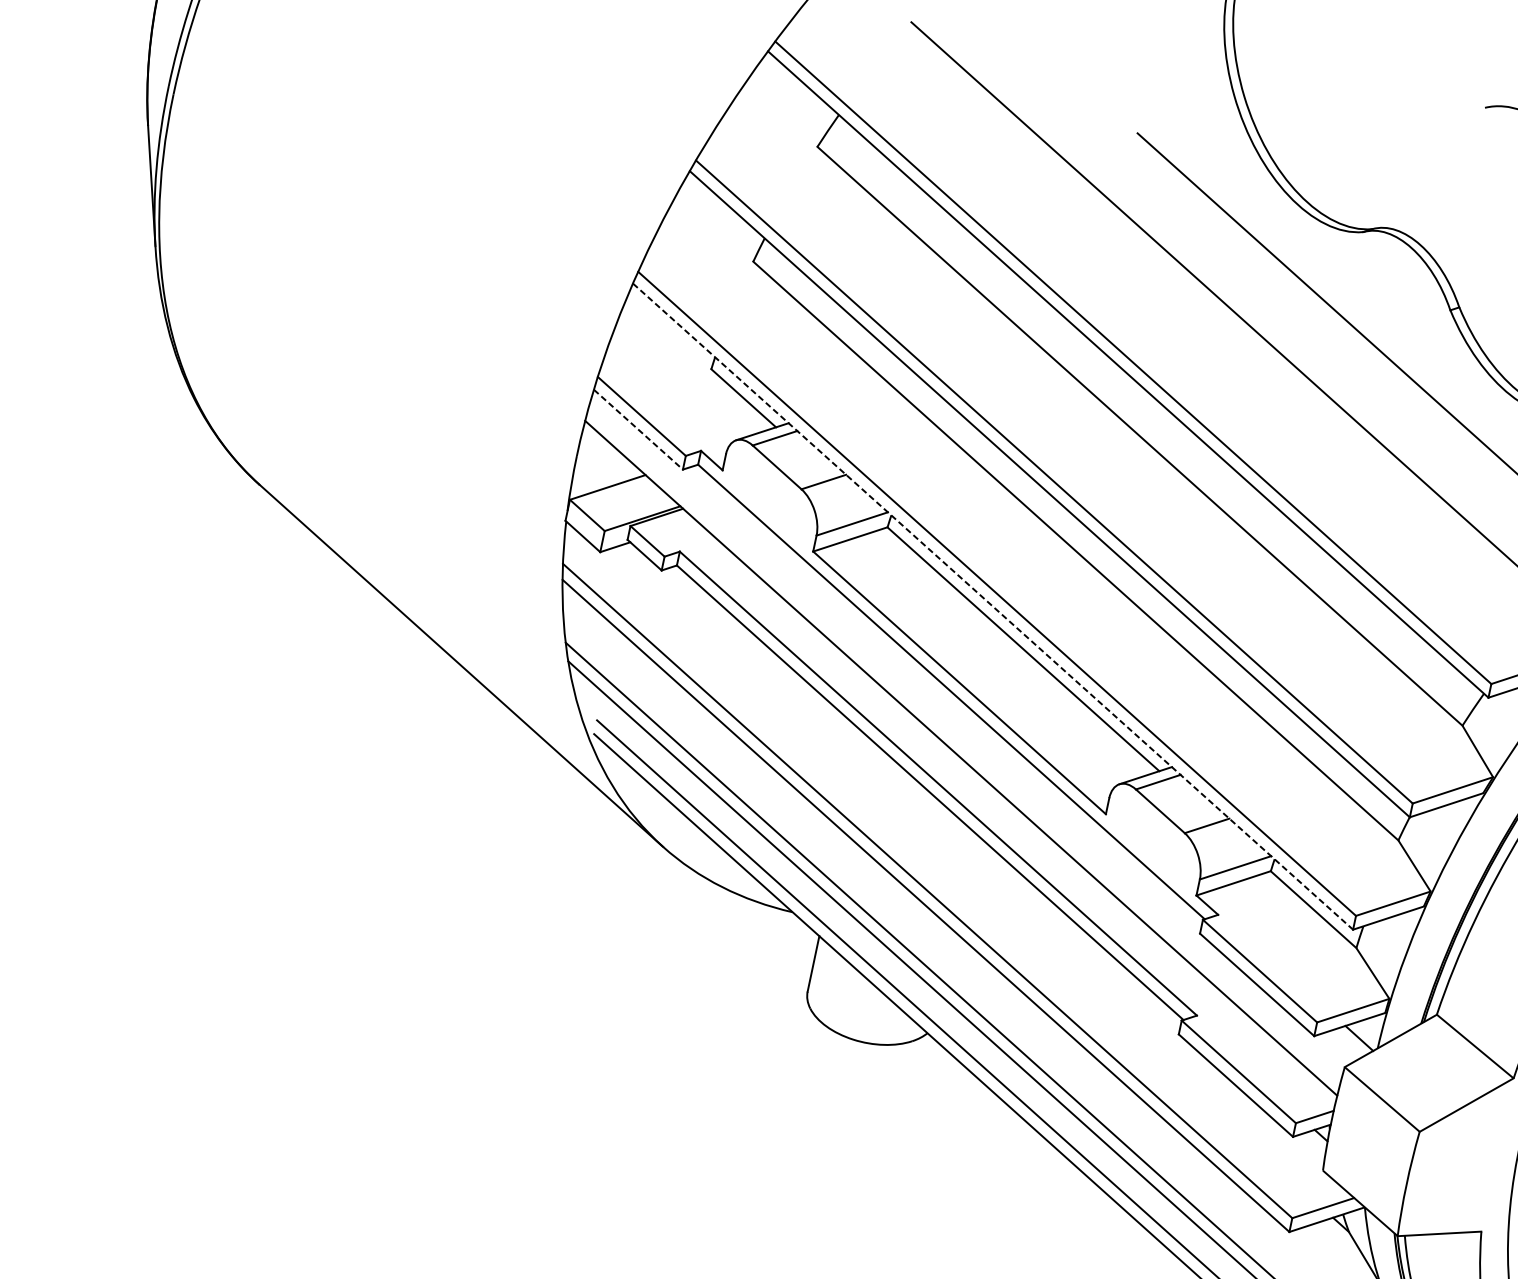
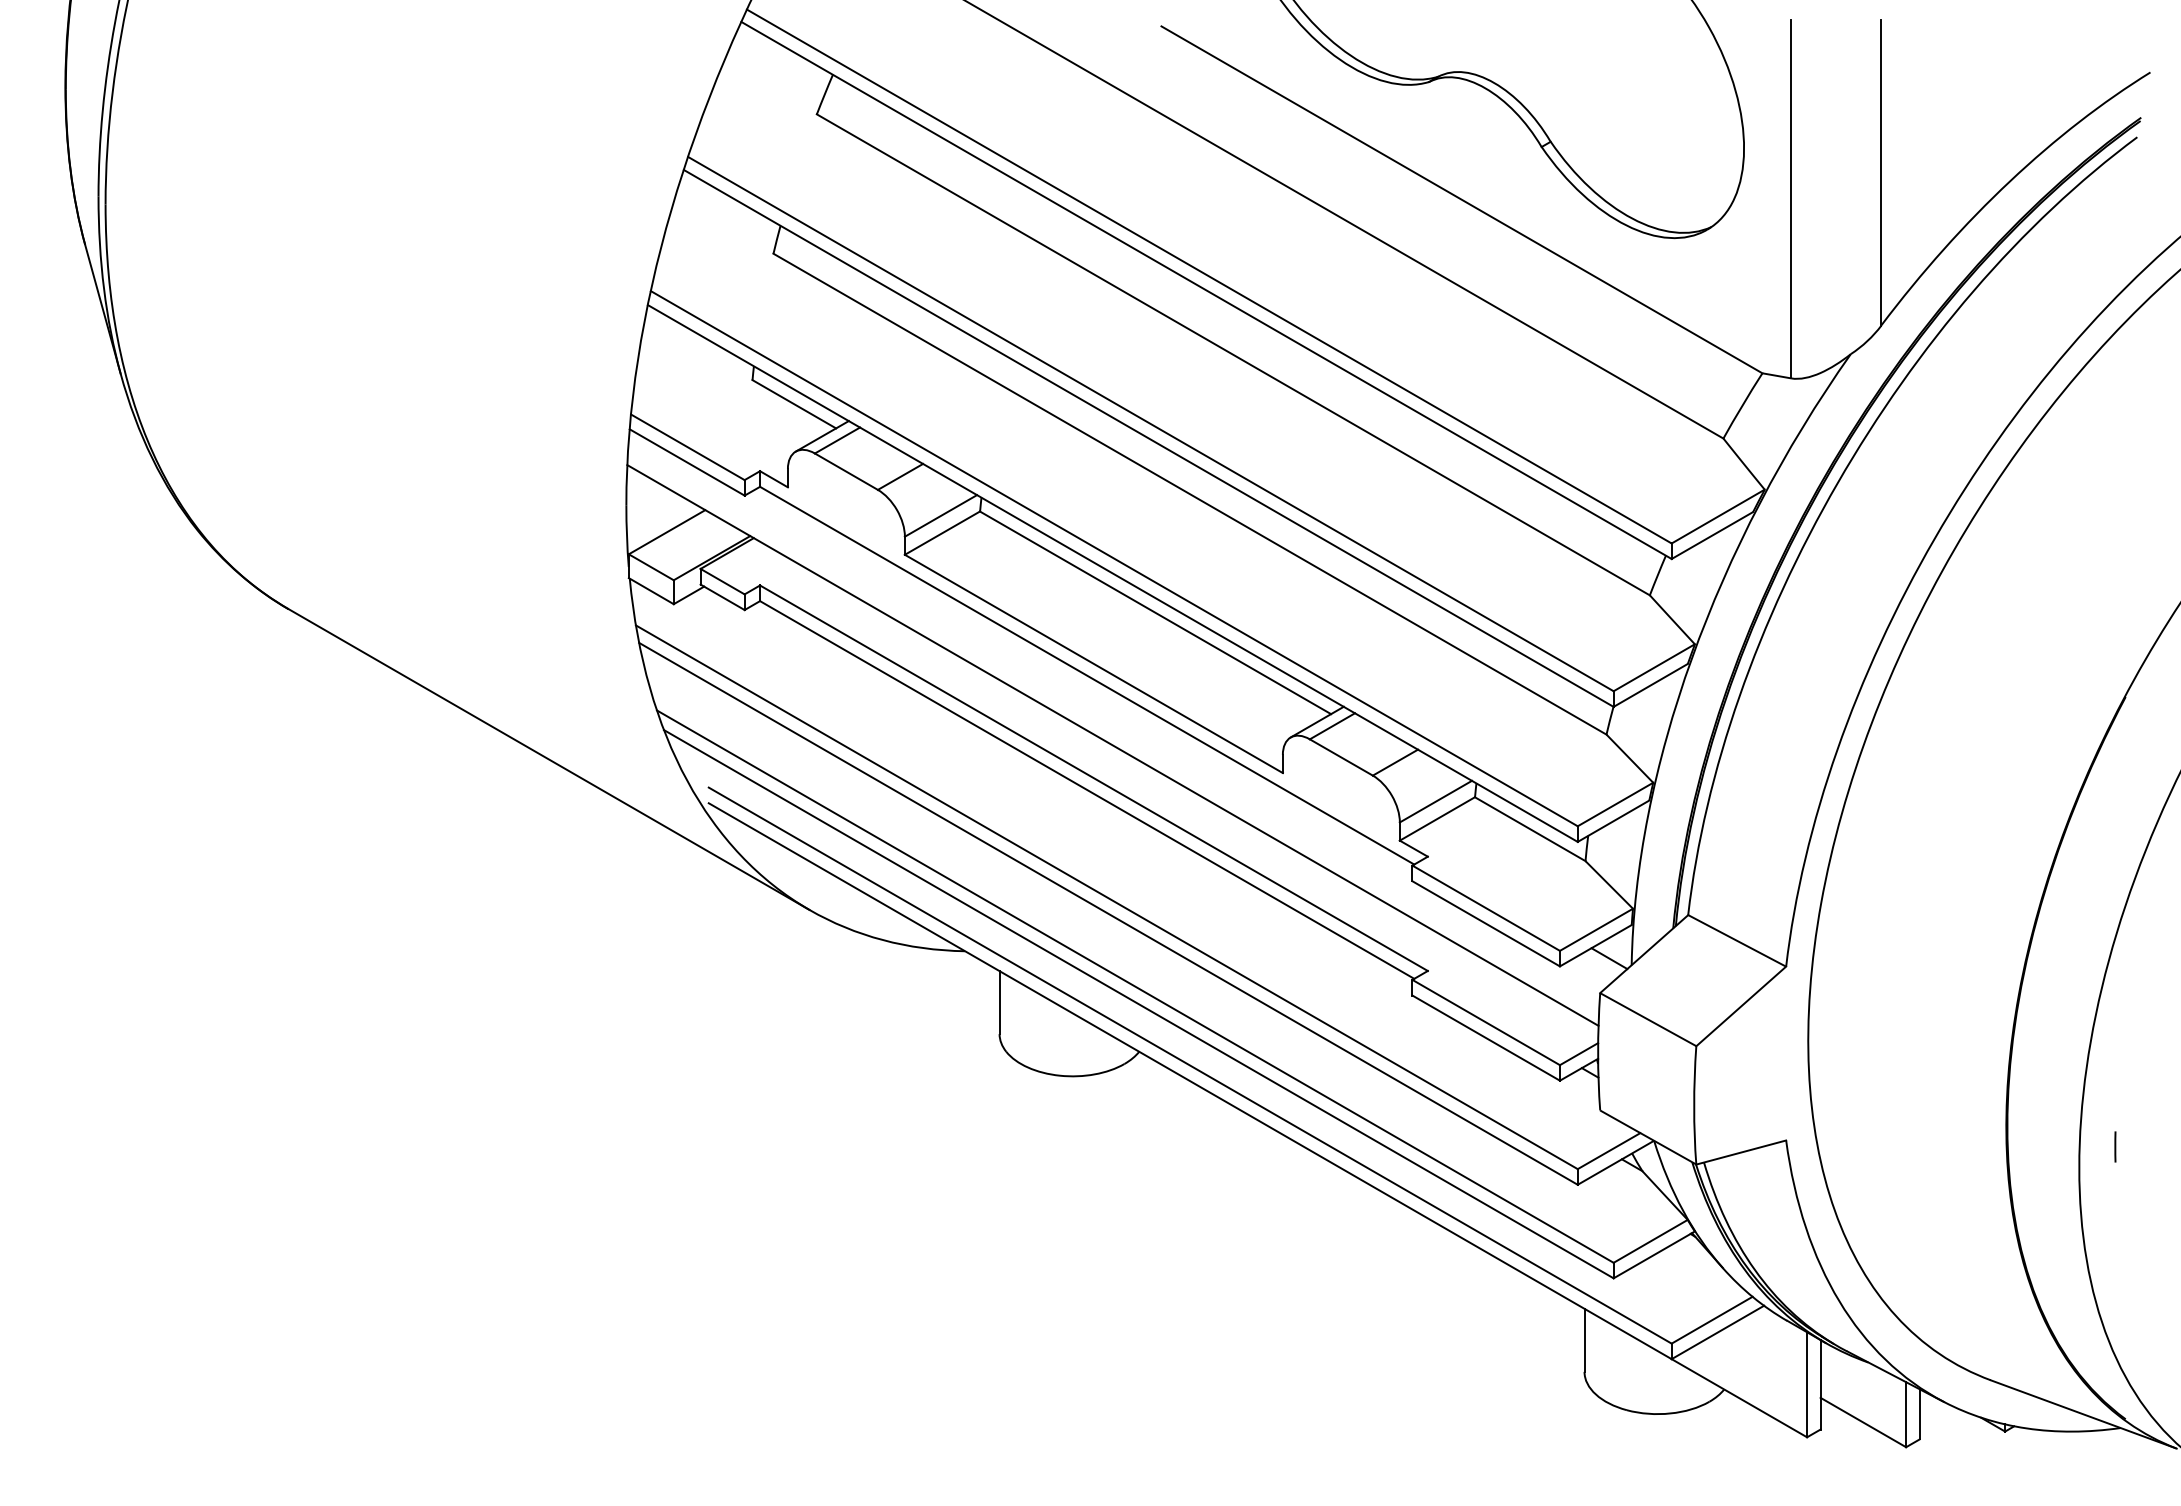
line: (638, 429) -> (687, 462), dashed -> solid
line: (992, 606) -> (1112, 573), dashed -> solid

